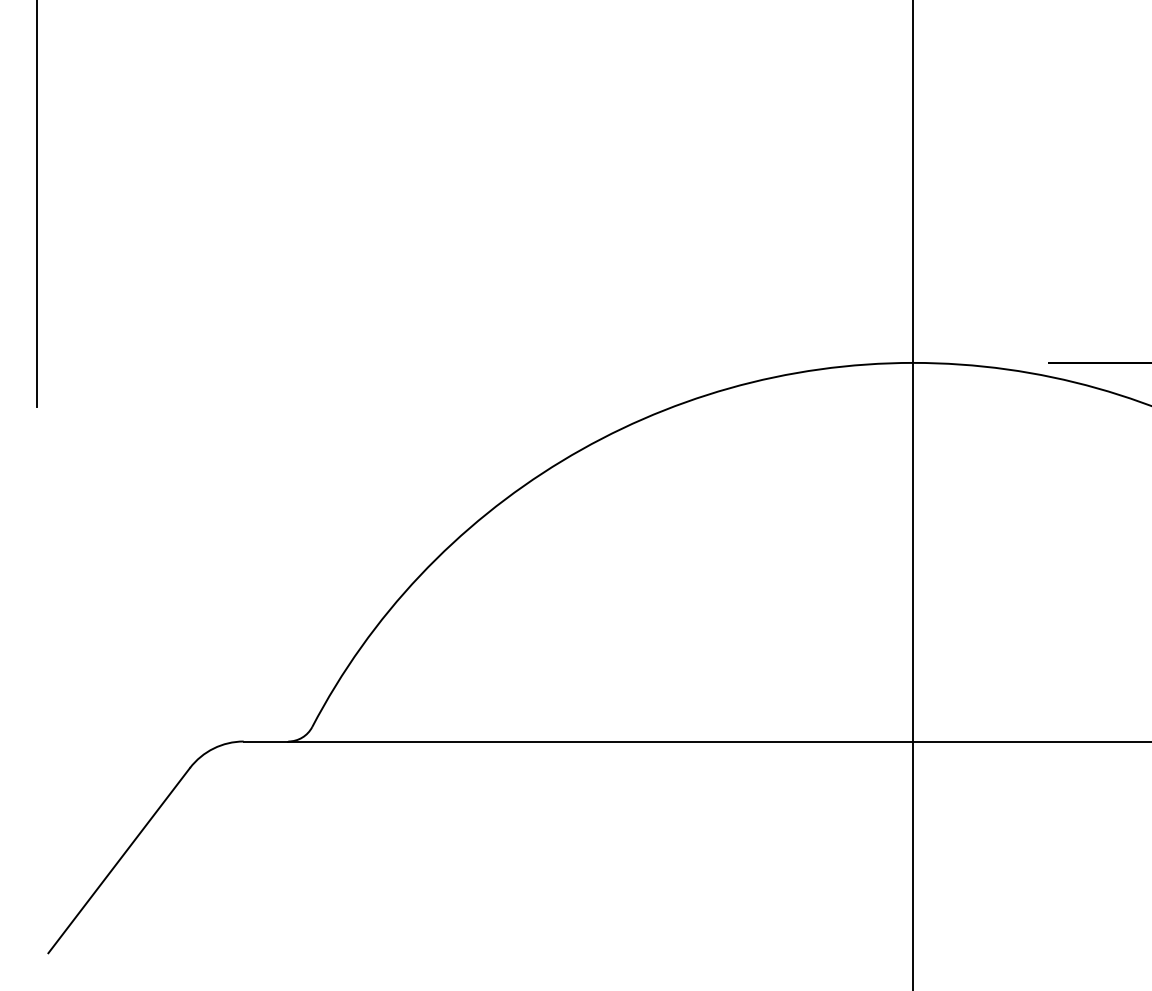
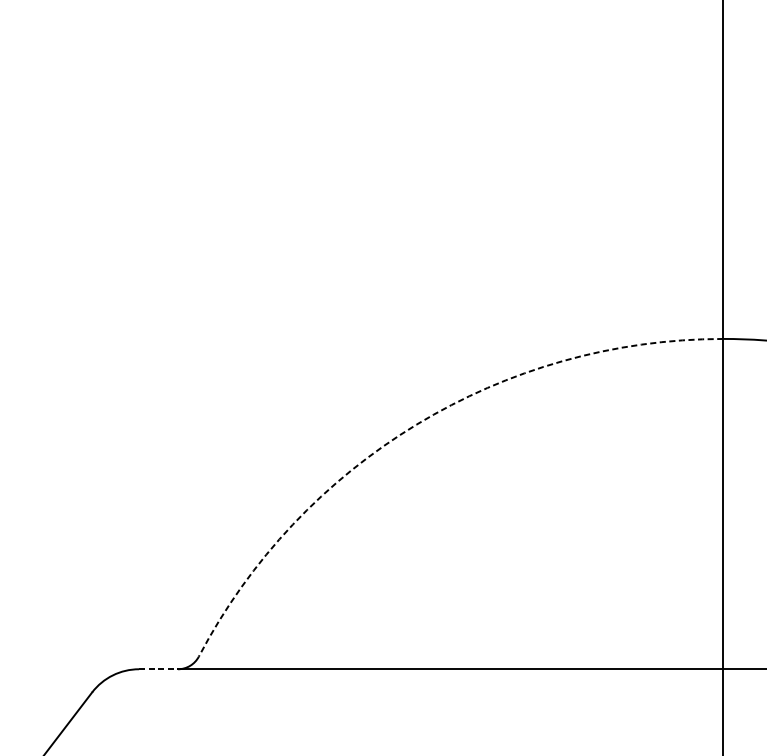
arc: (562, 461) -> (417, 424), solid -> dashed
line: (266, 741) -> (158, 669), solid -> dashed

